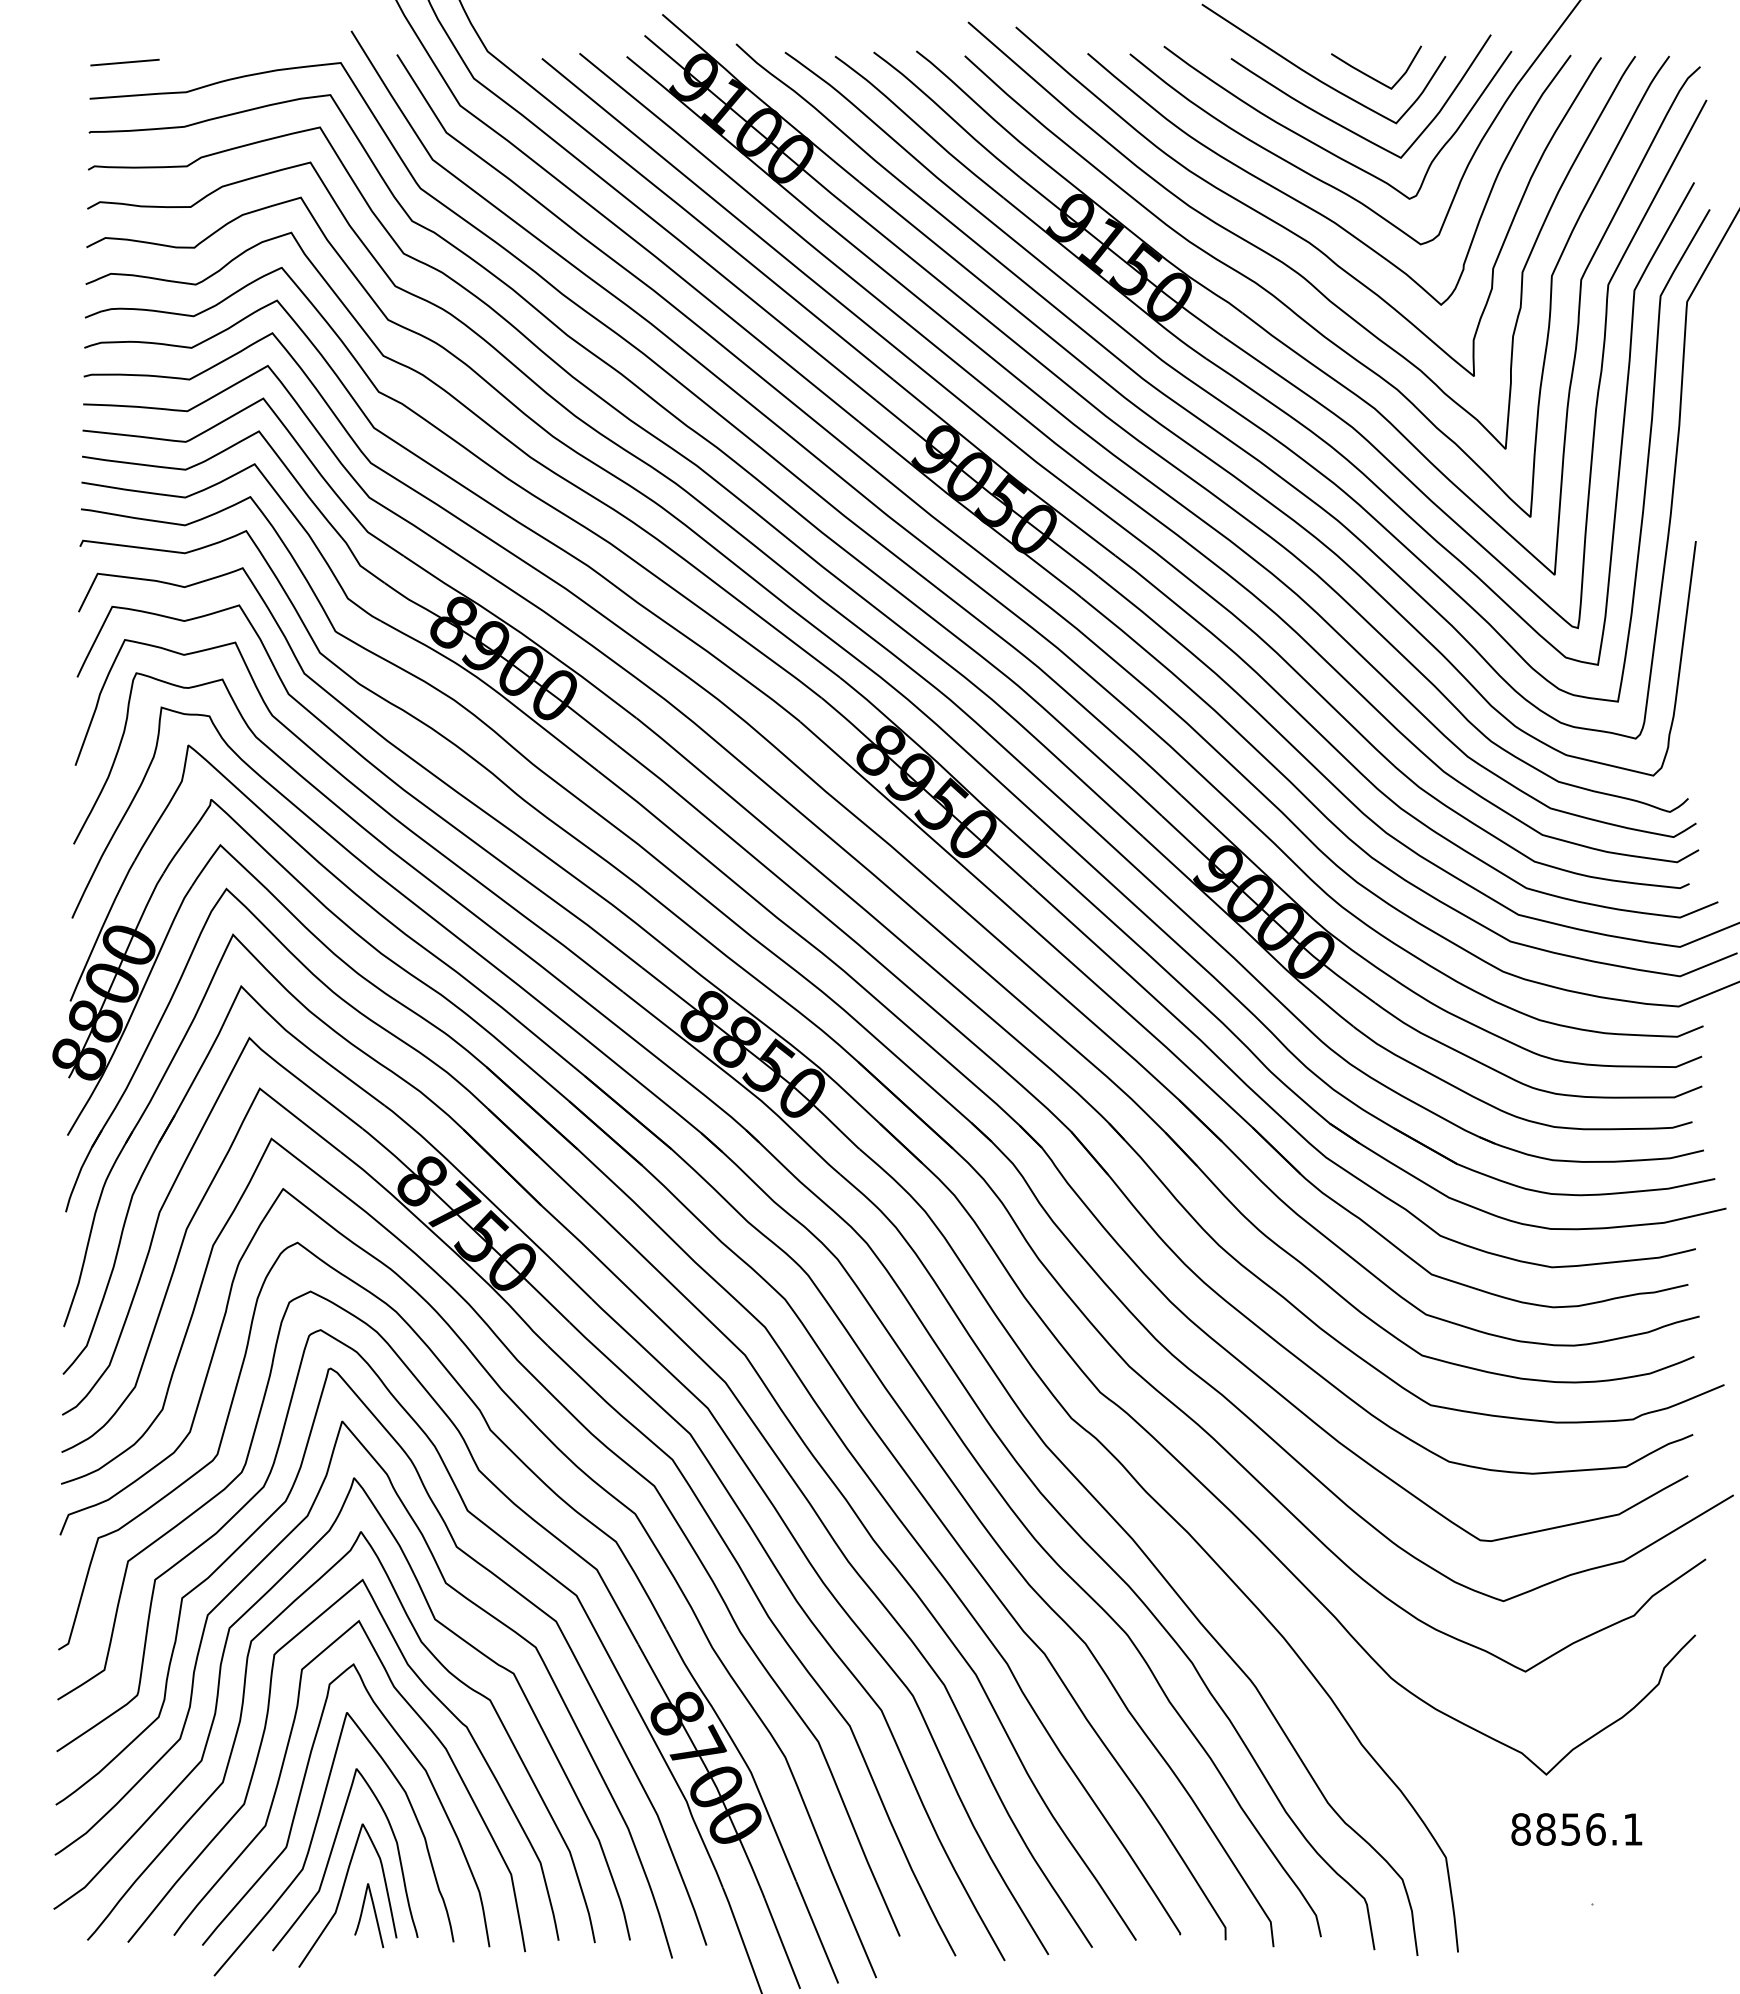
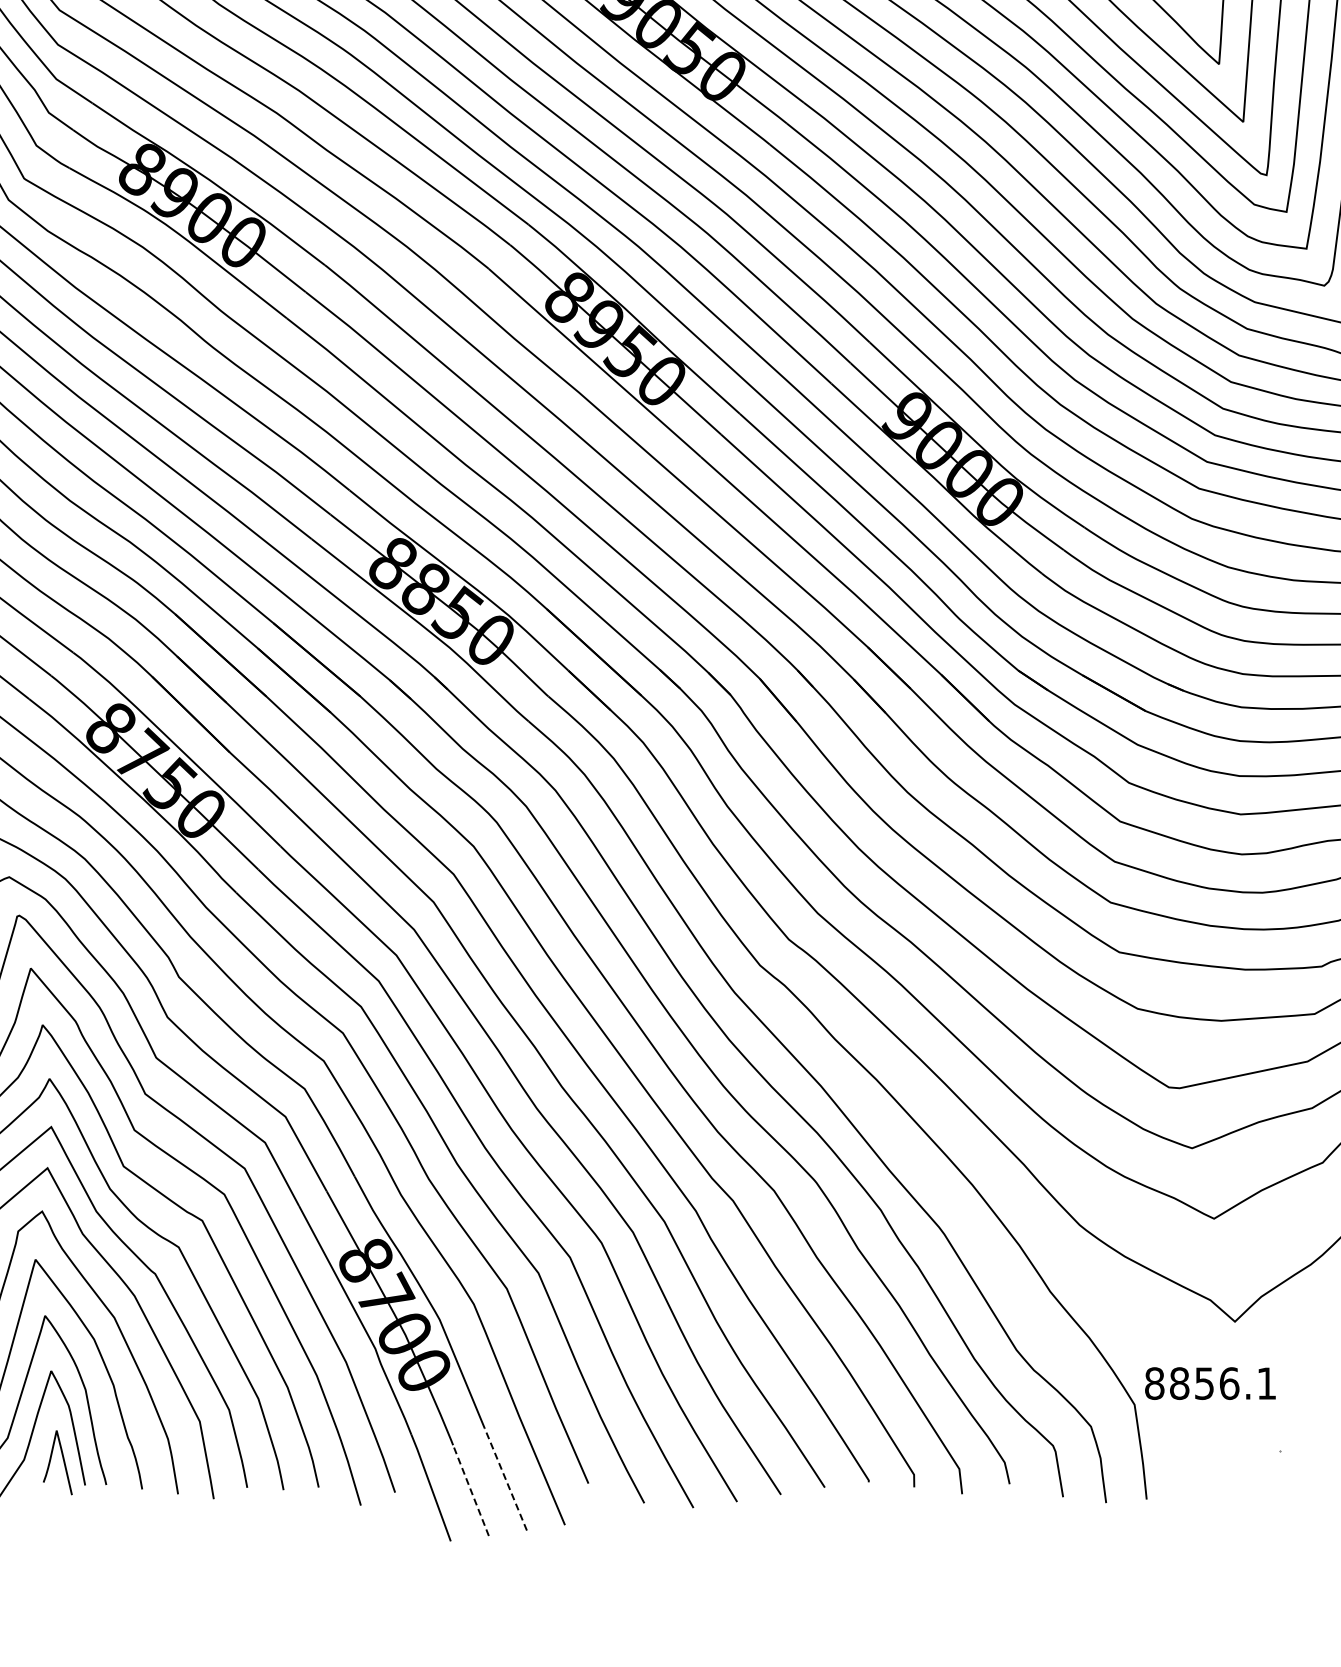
text: (1576, 1829) -> (1210, 1383), moved
line: (816, 1931) -> (505, 1478), solid -> dashed
line: (782, 1943) -> (471, 1490), solid -> dashed

